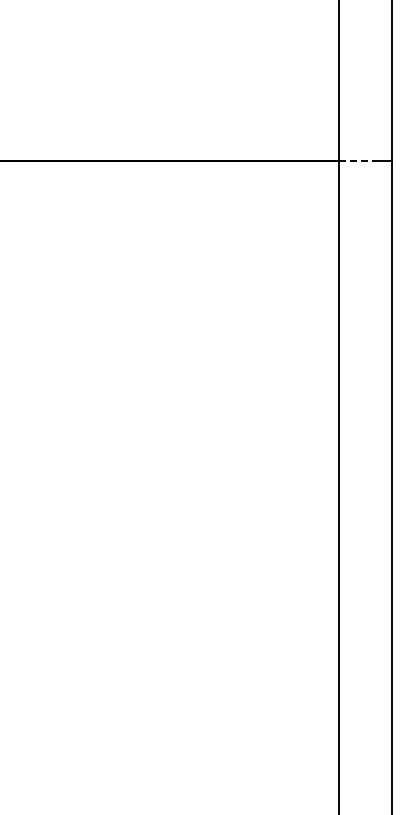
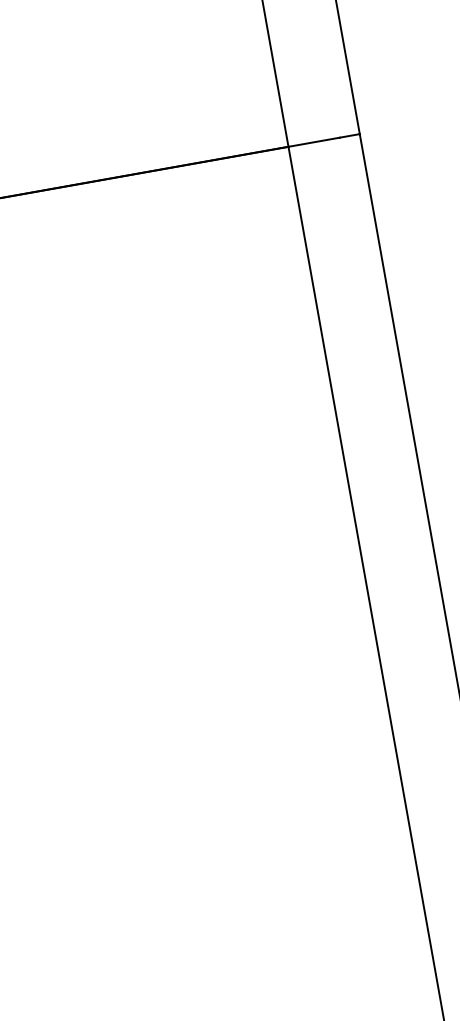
line: (358, 161) -> (314, 142), dashed -> solid

